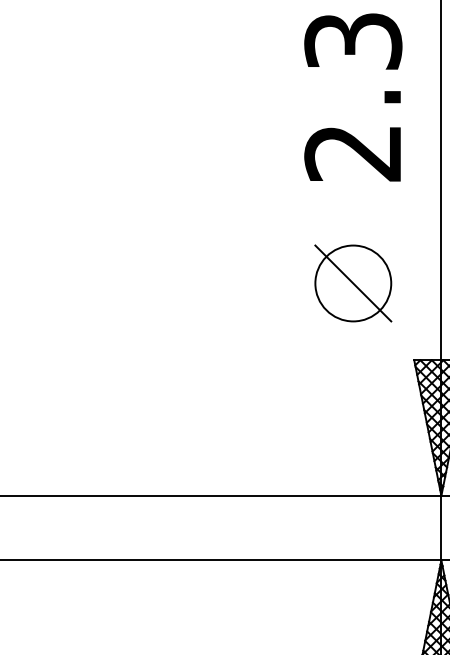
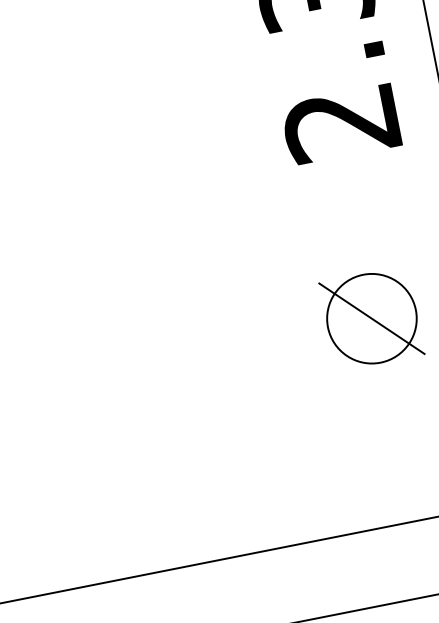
part: (353, 283) -> (372, 318), moved

